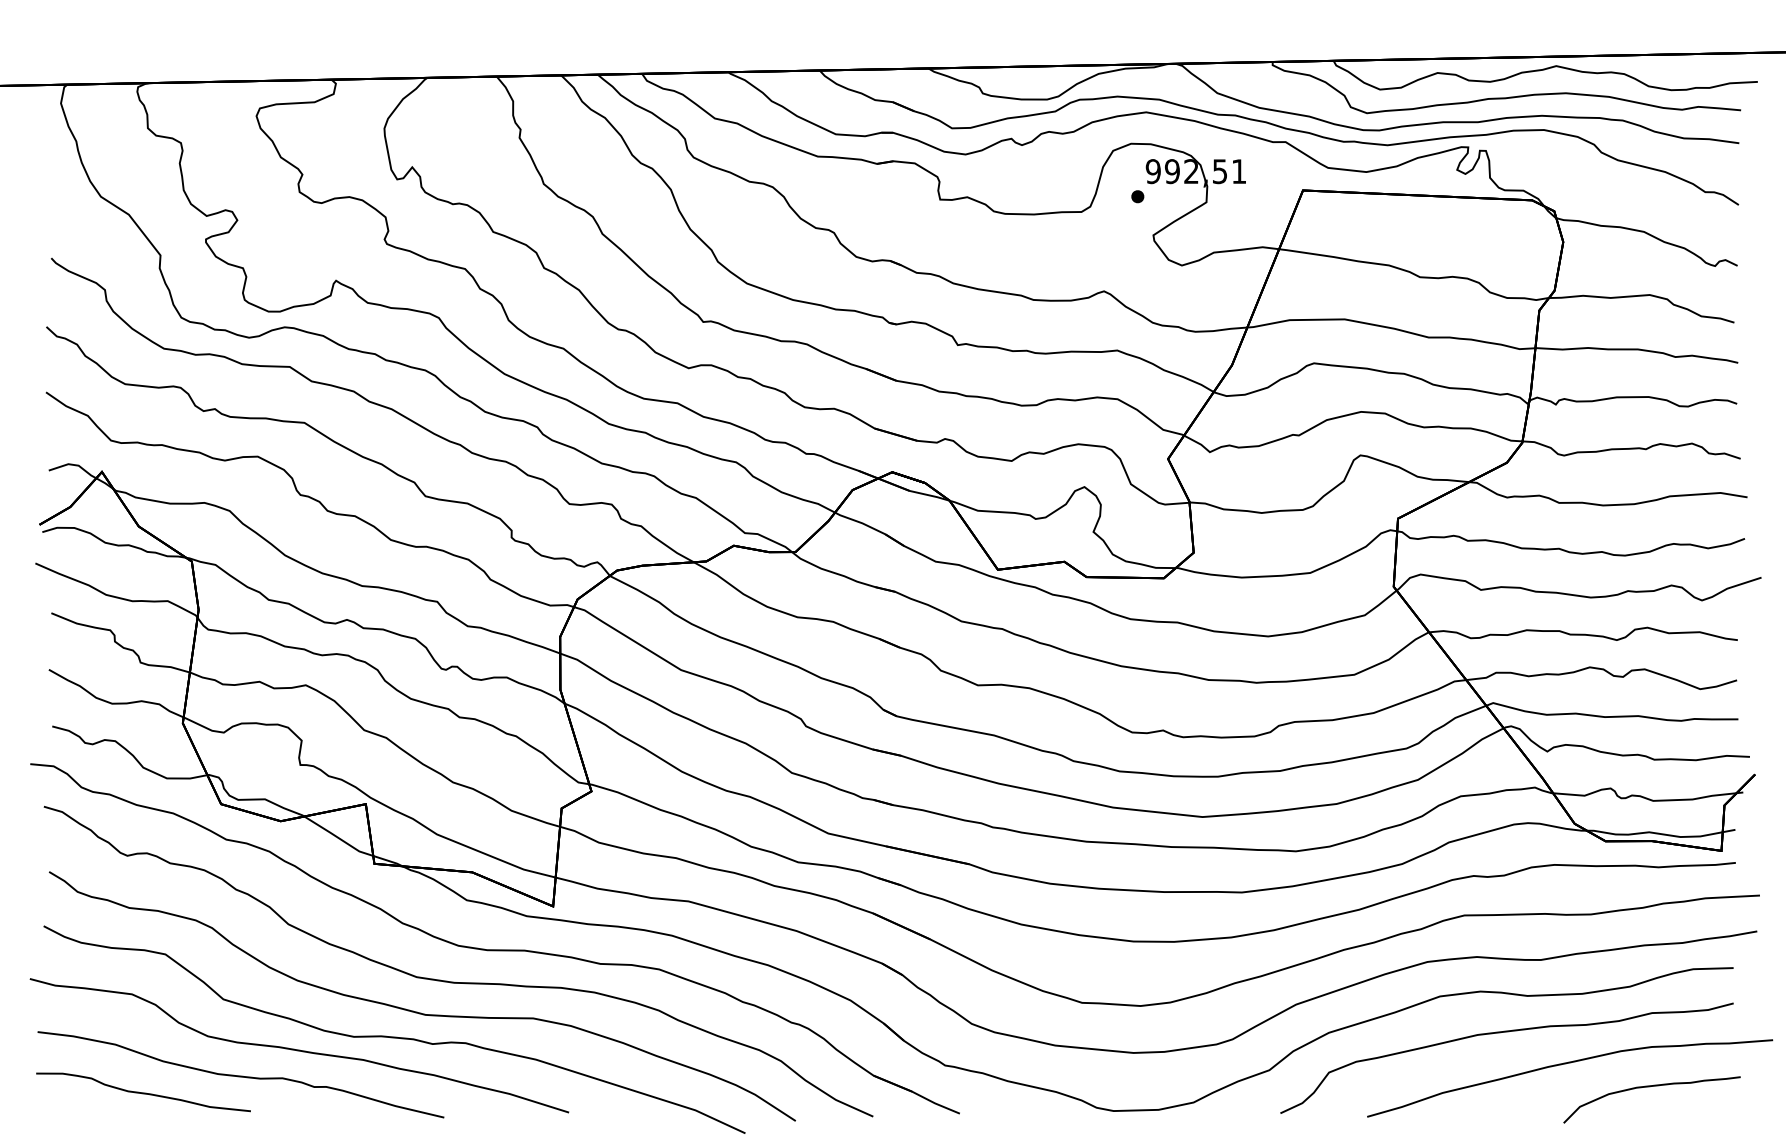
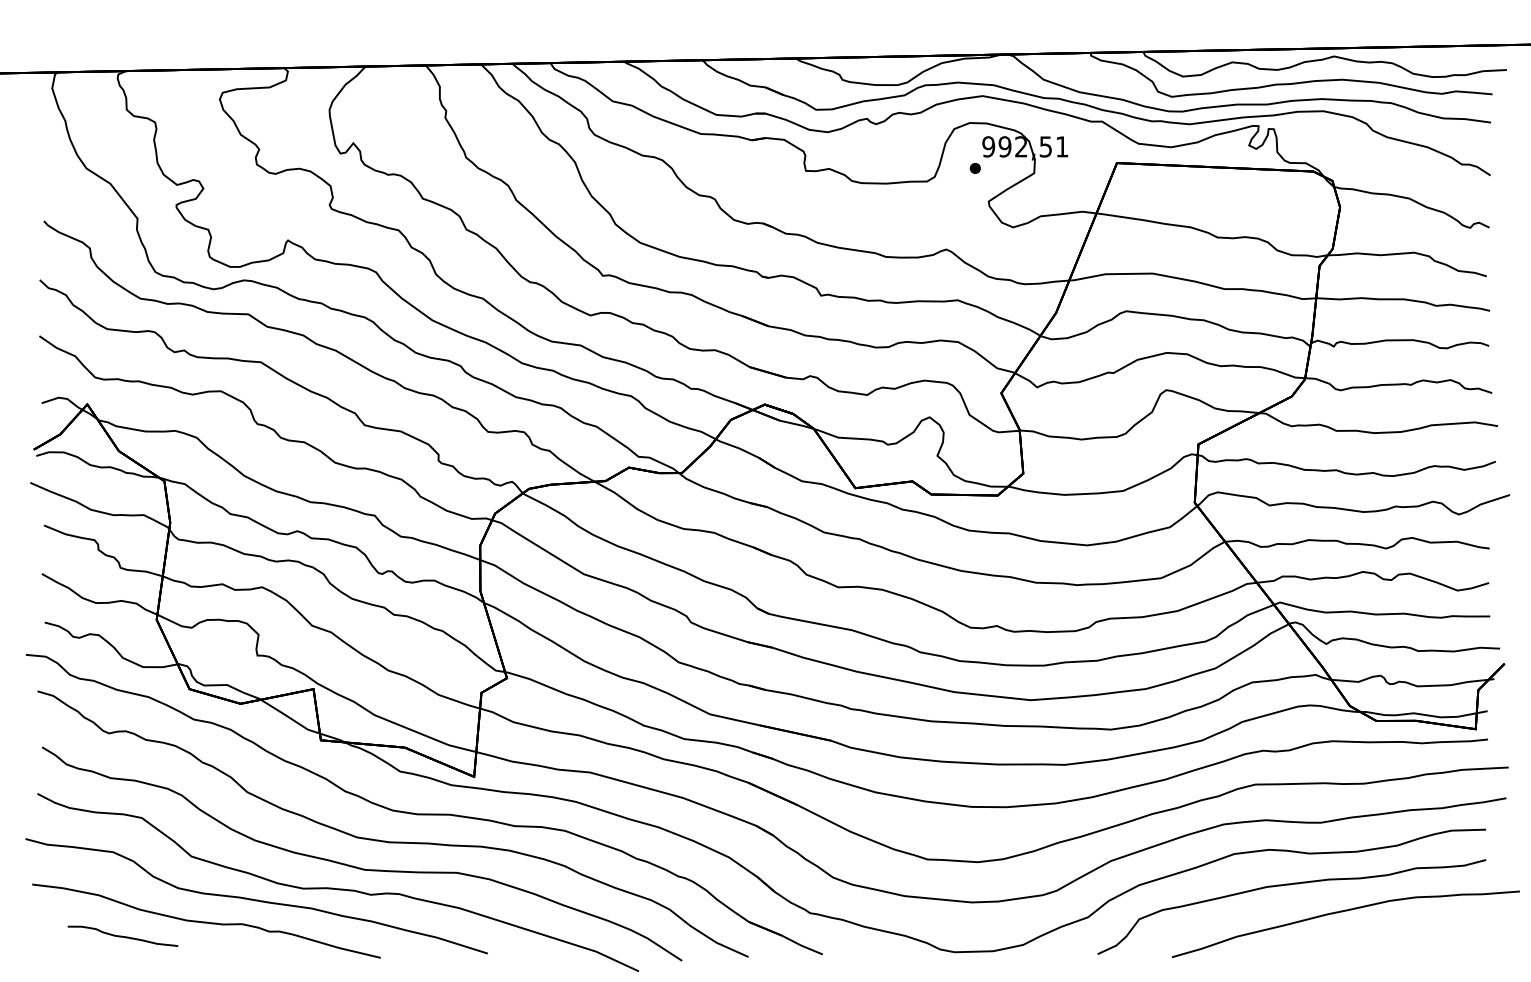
part: (1647, 1088) -> (1412, 932), removed
part: (142, 1092) -> (122, 936), size x0.6

